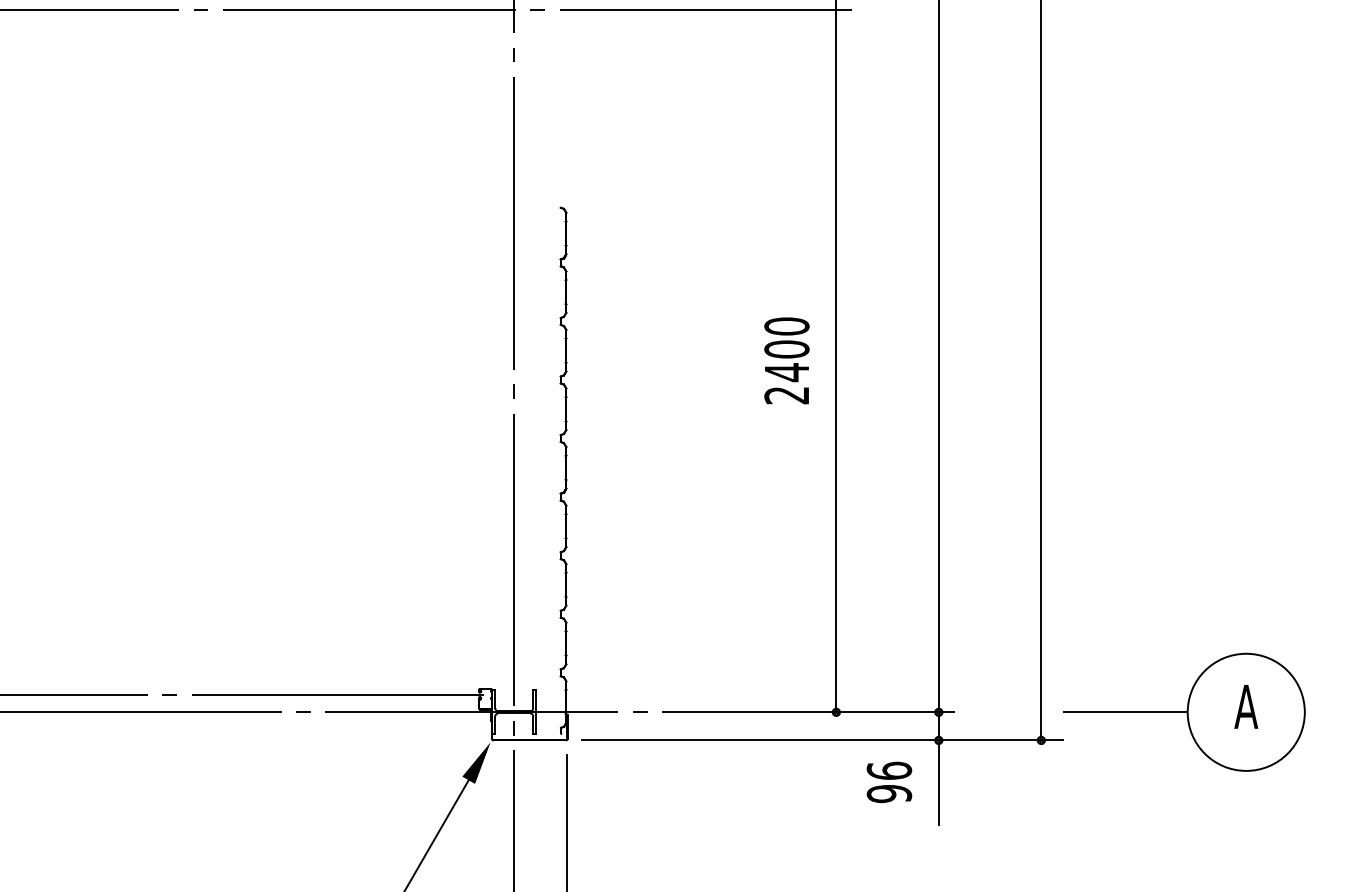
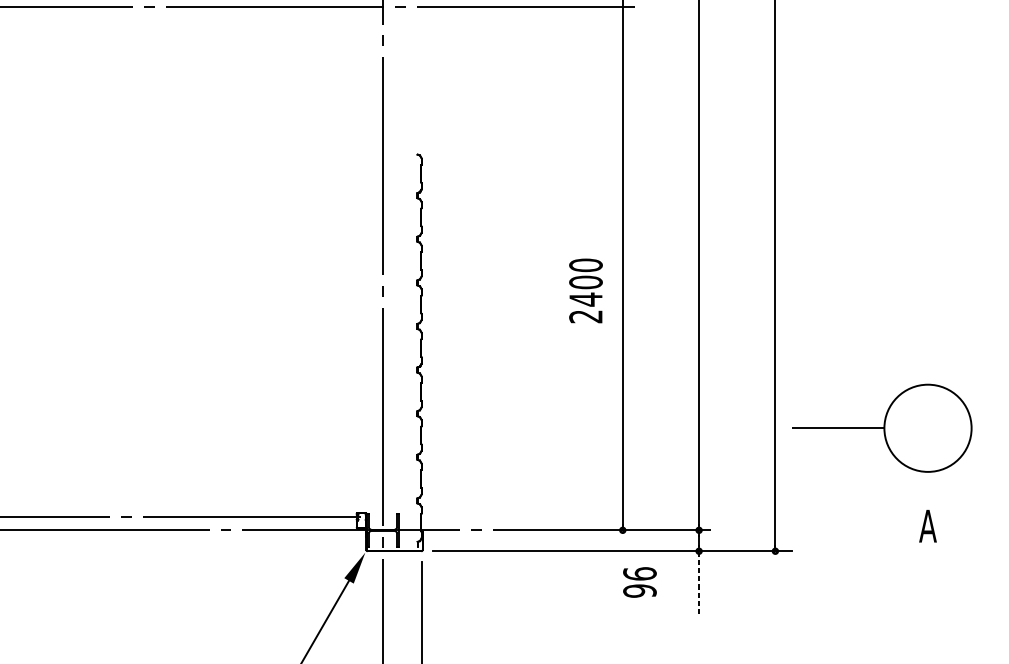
text: (786, 360) -> (585, 290), moved
part: (1184, 711) -> (882, 427), moved
text: (889, 782) -> (640, 582), moved
line: (938, 784) -> (698, 584), solid -> dashed

